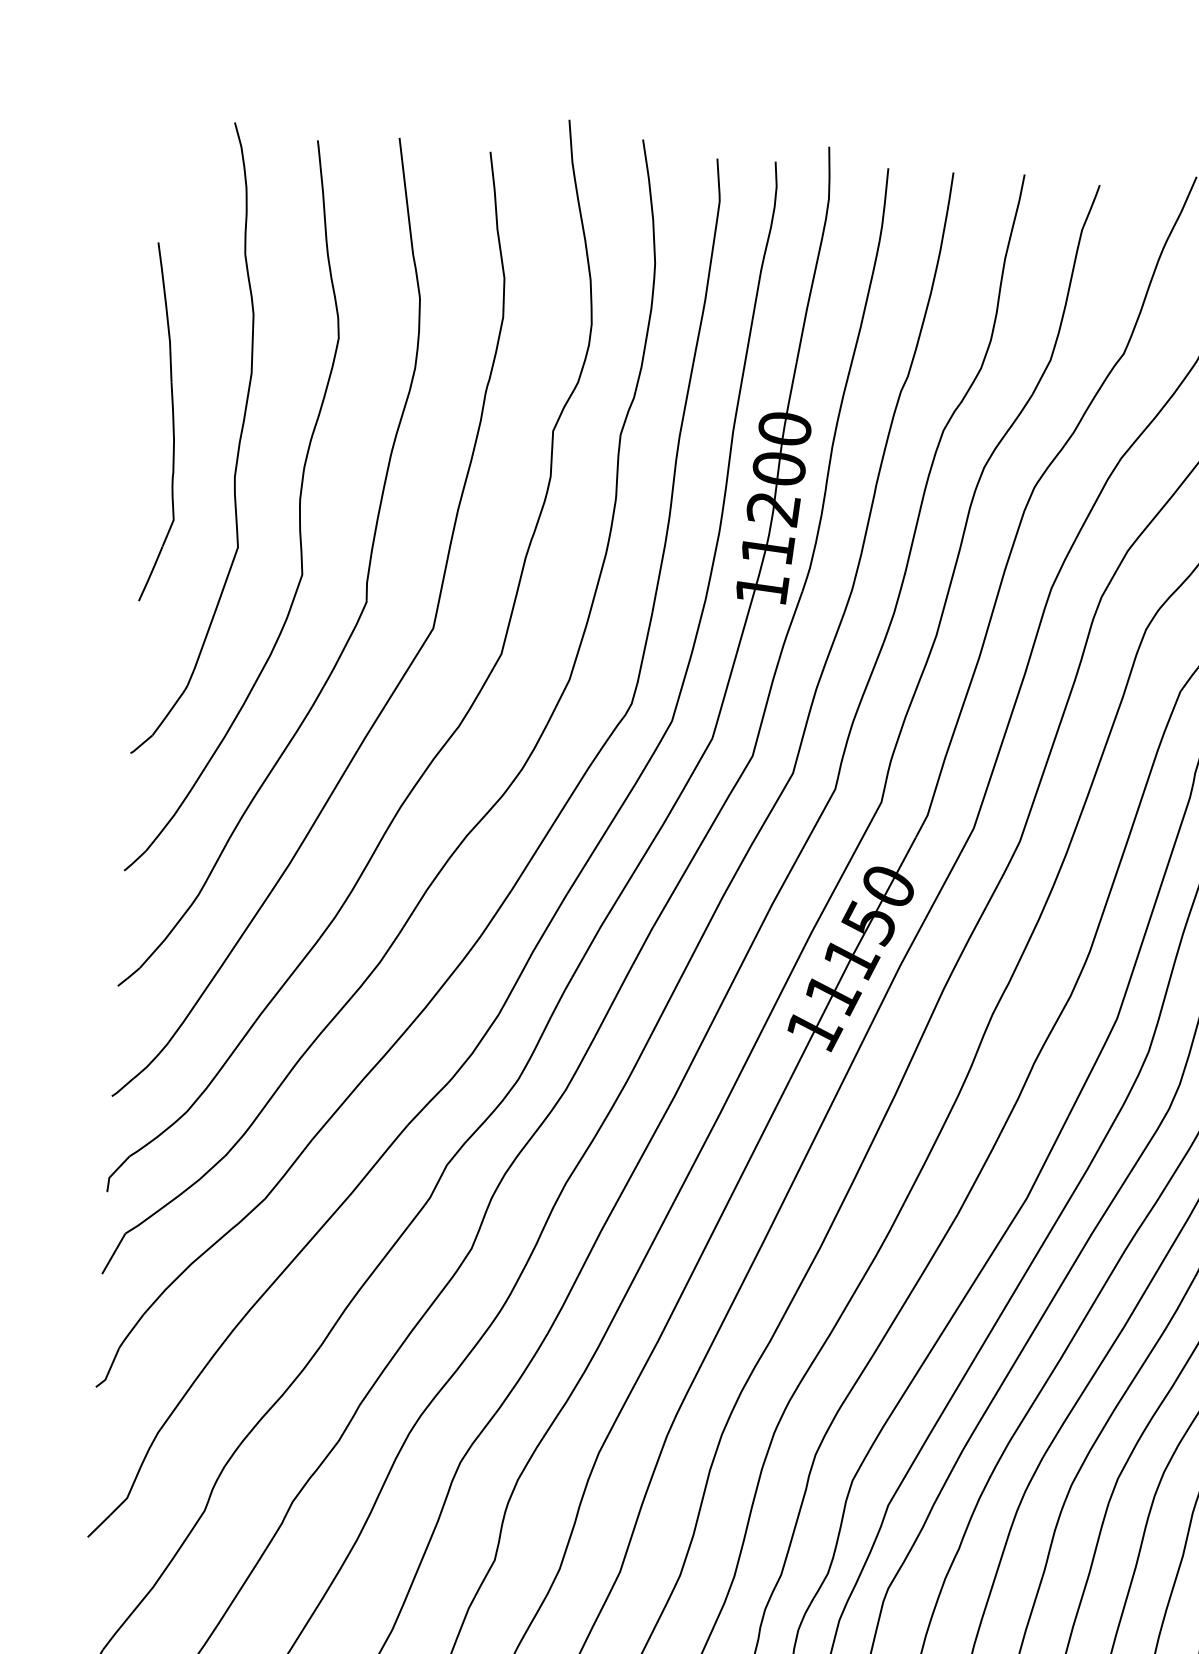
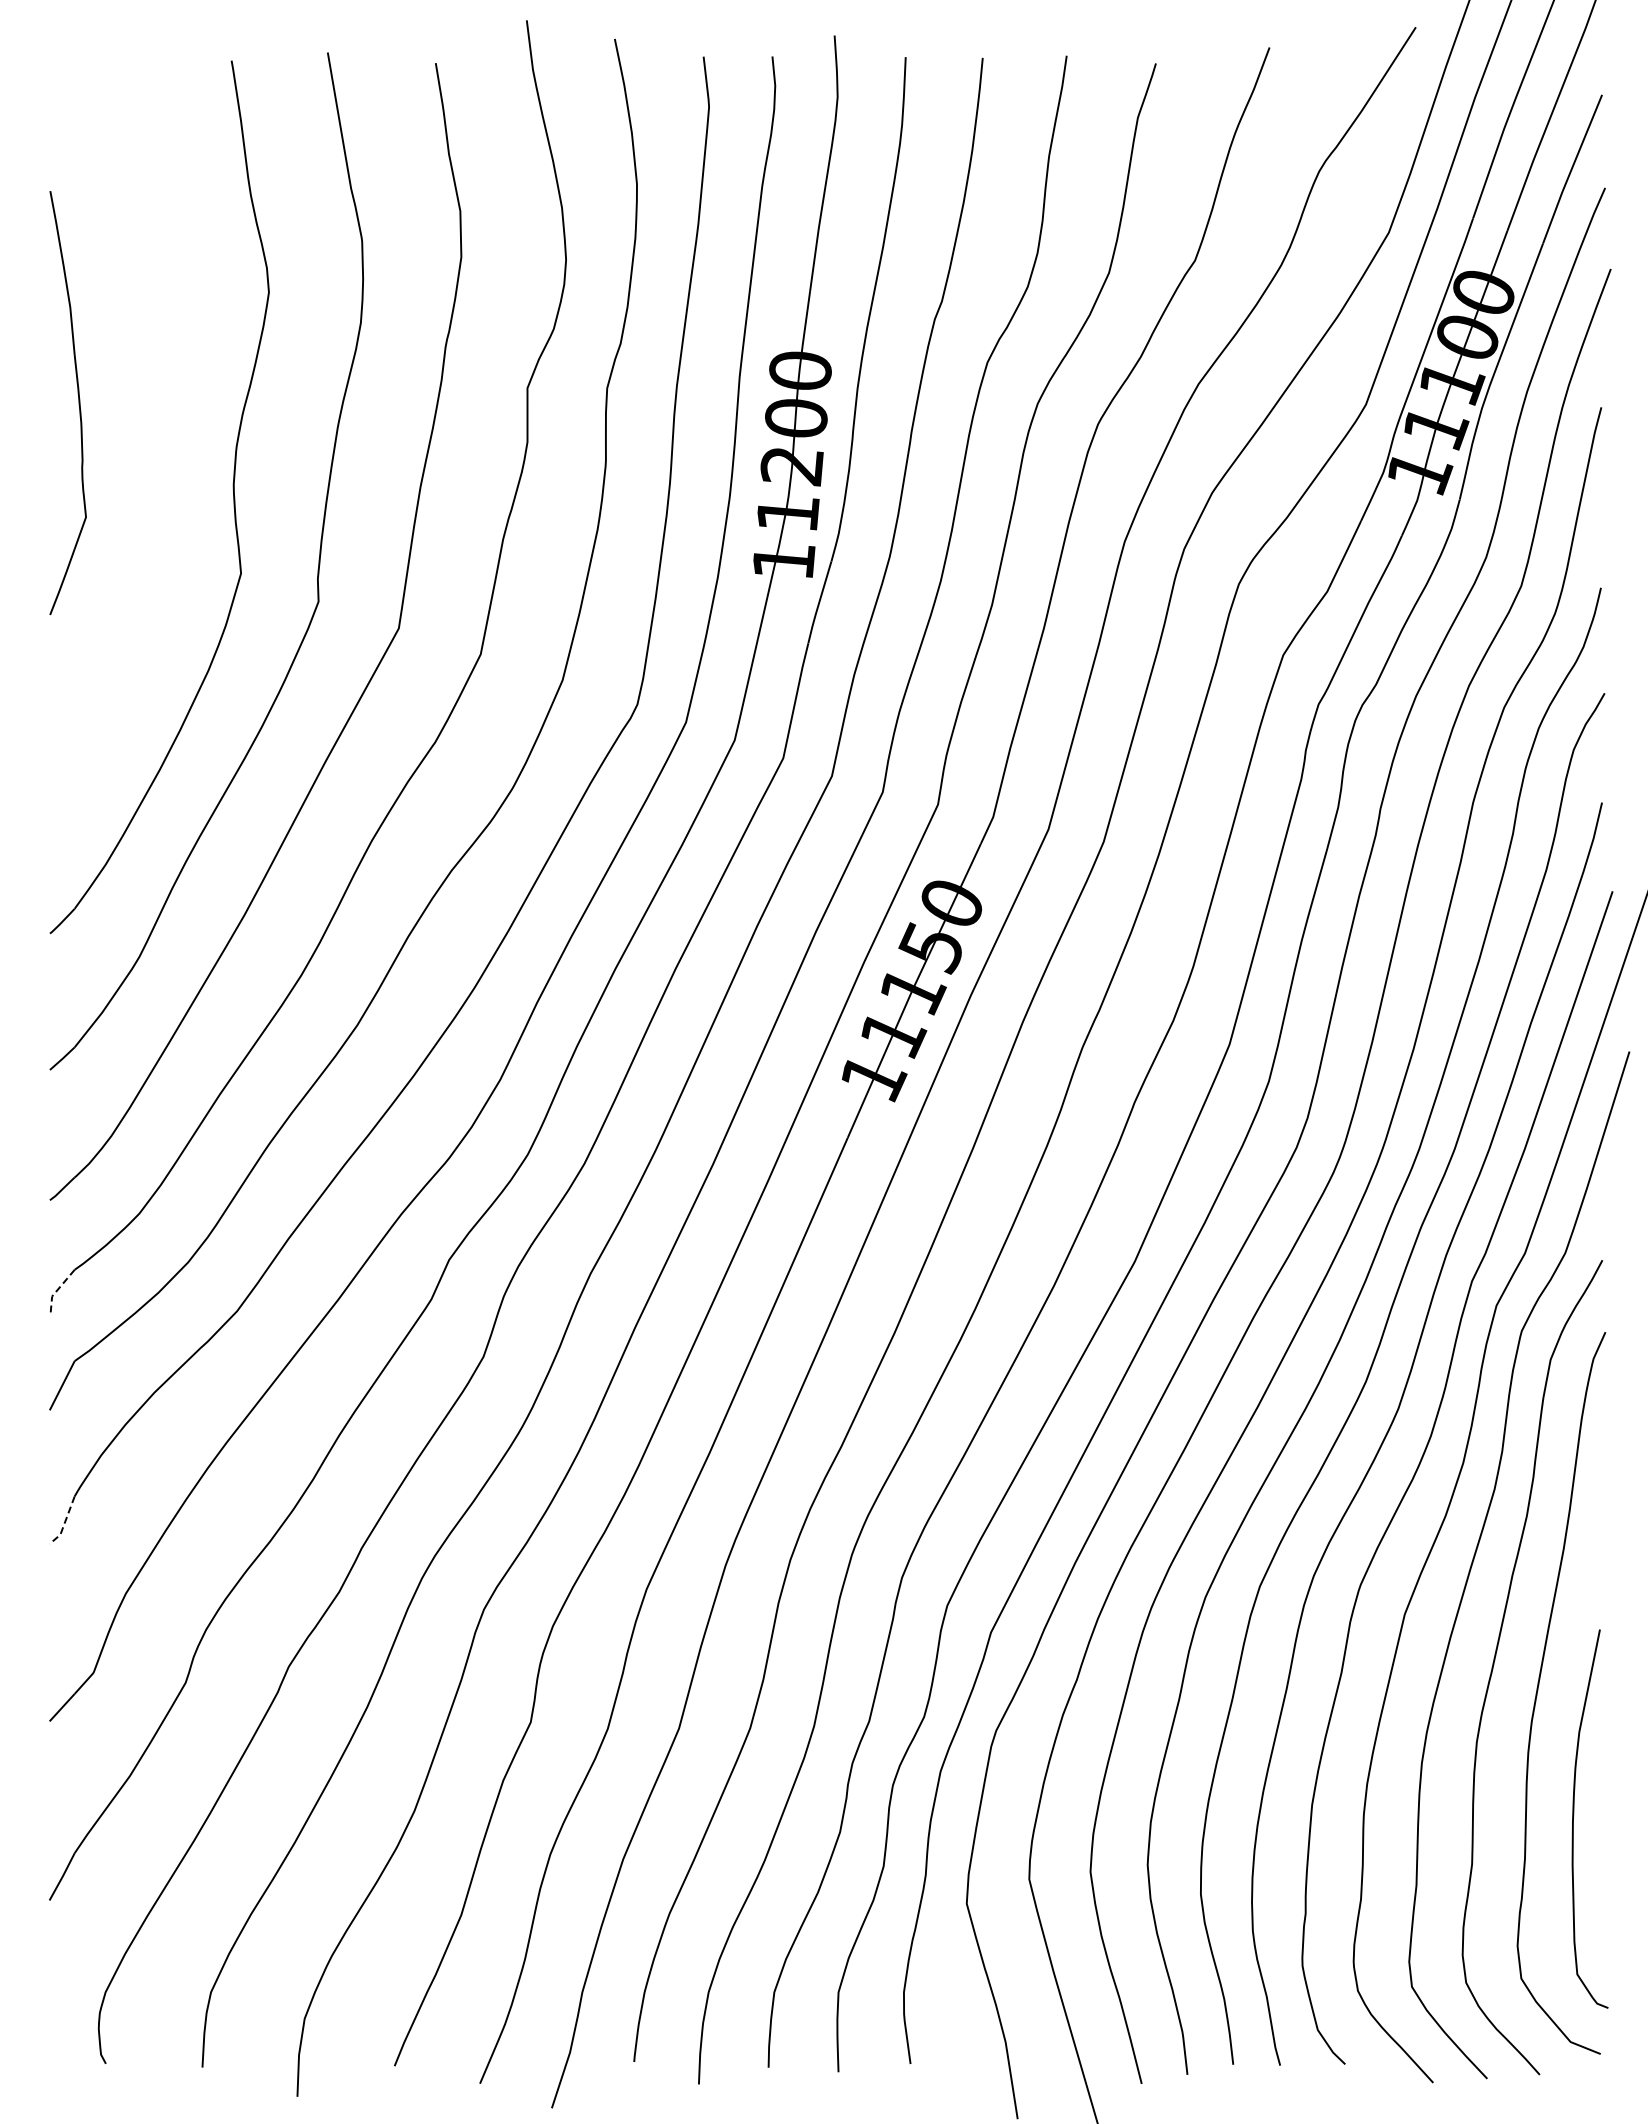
part: (238, 444) -> (157, 423), removed
line: (113, 1173) -> (56, 1291), solid -> dashed
line: (109, 1370) -> (64, 1523), solid -> dashed

